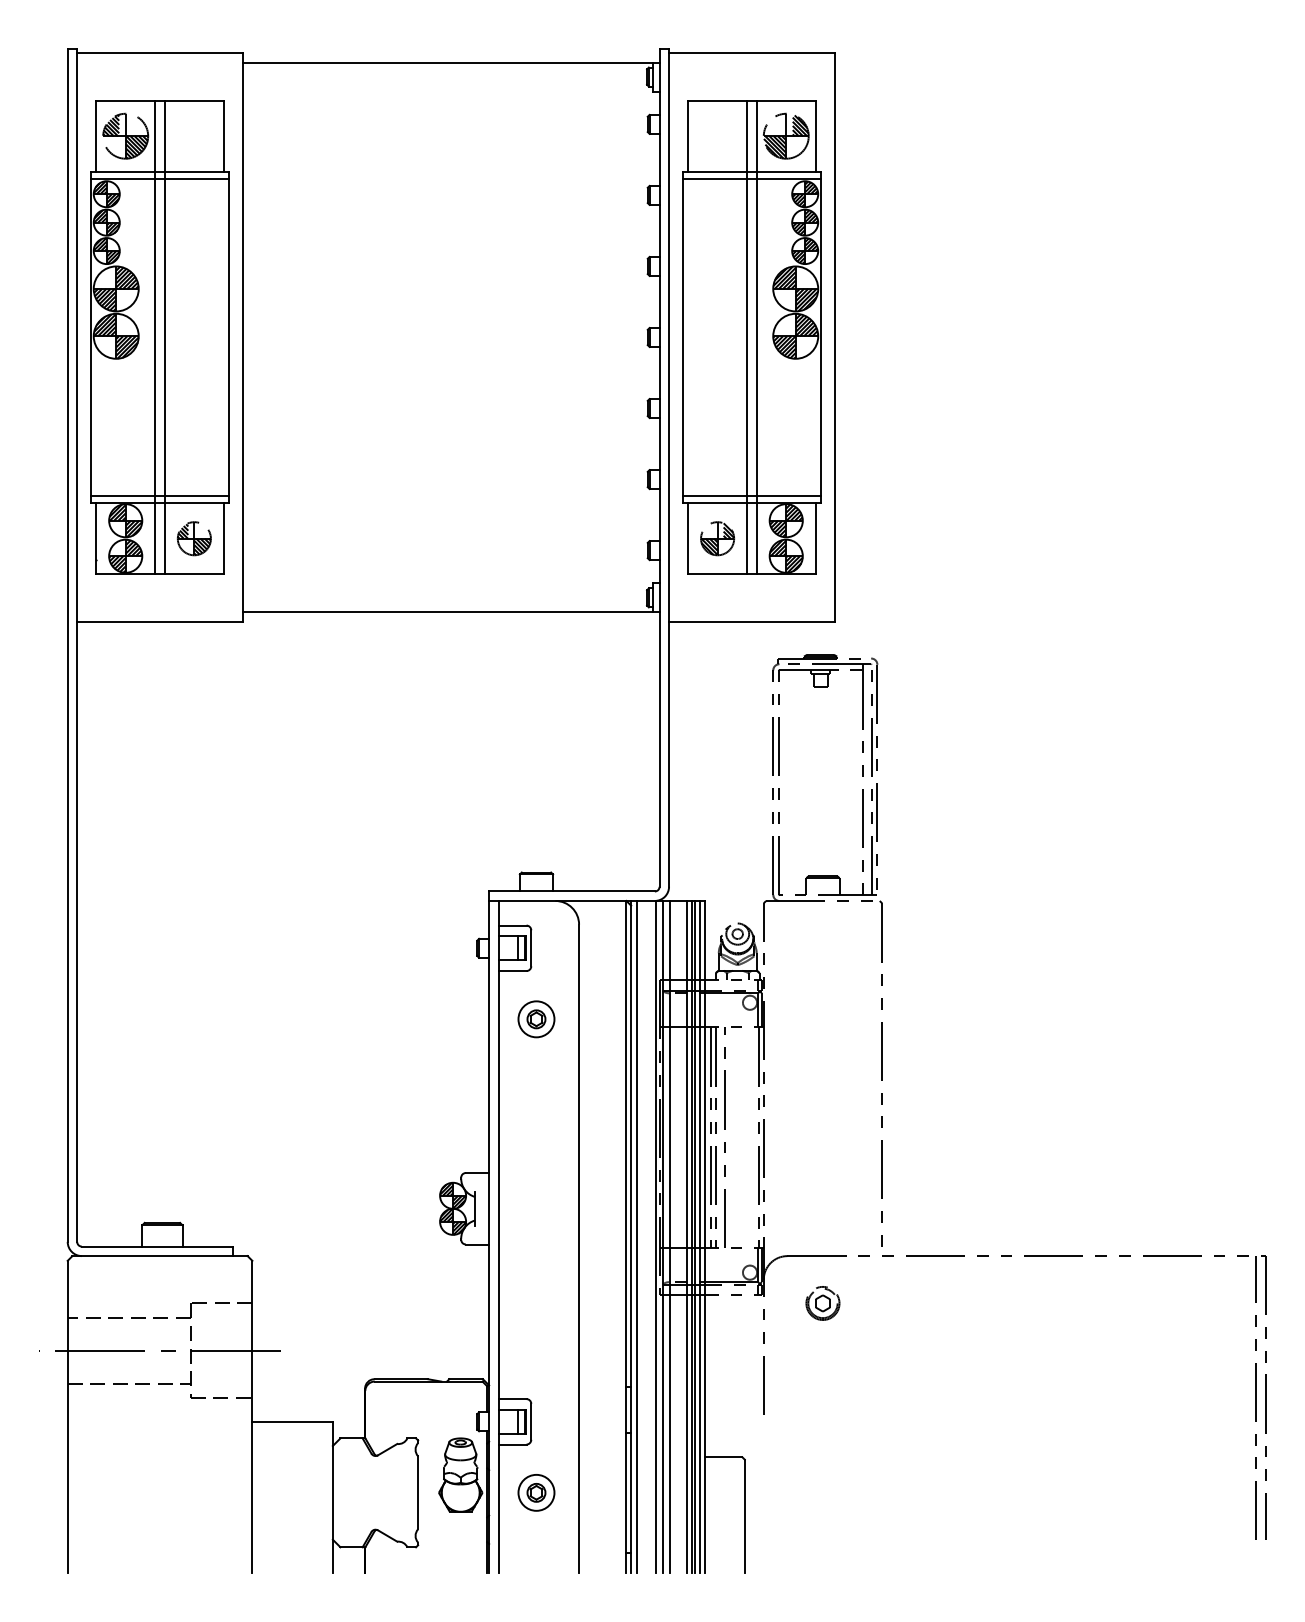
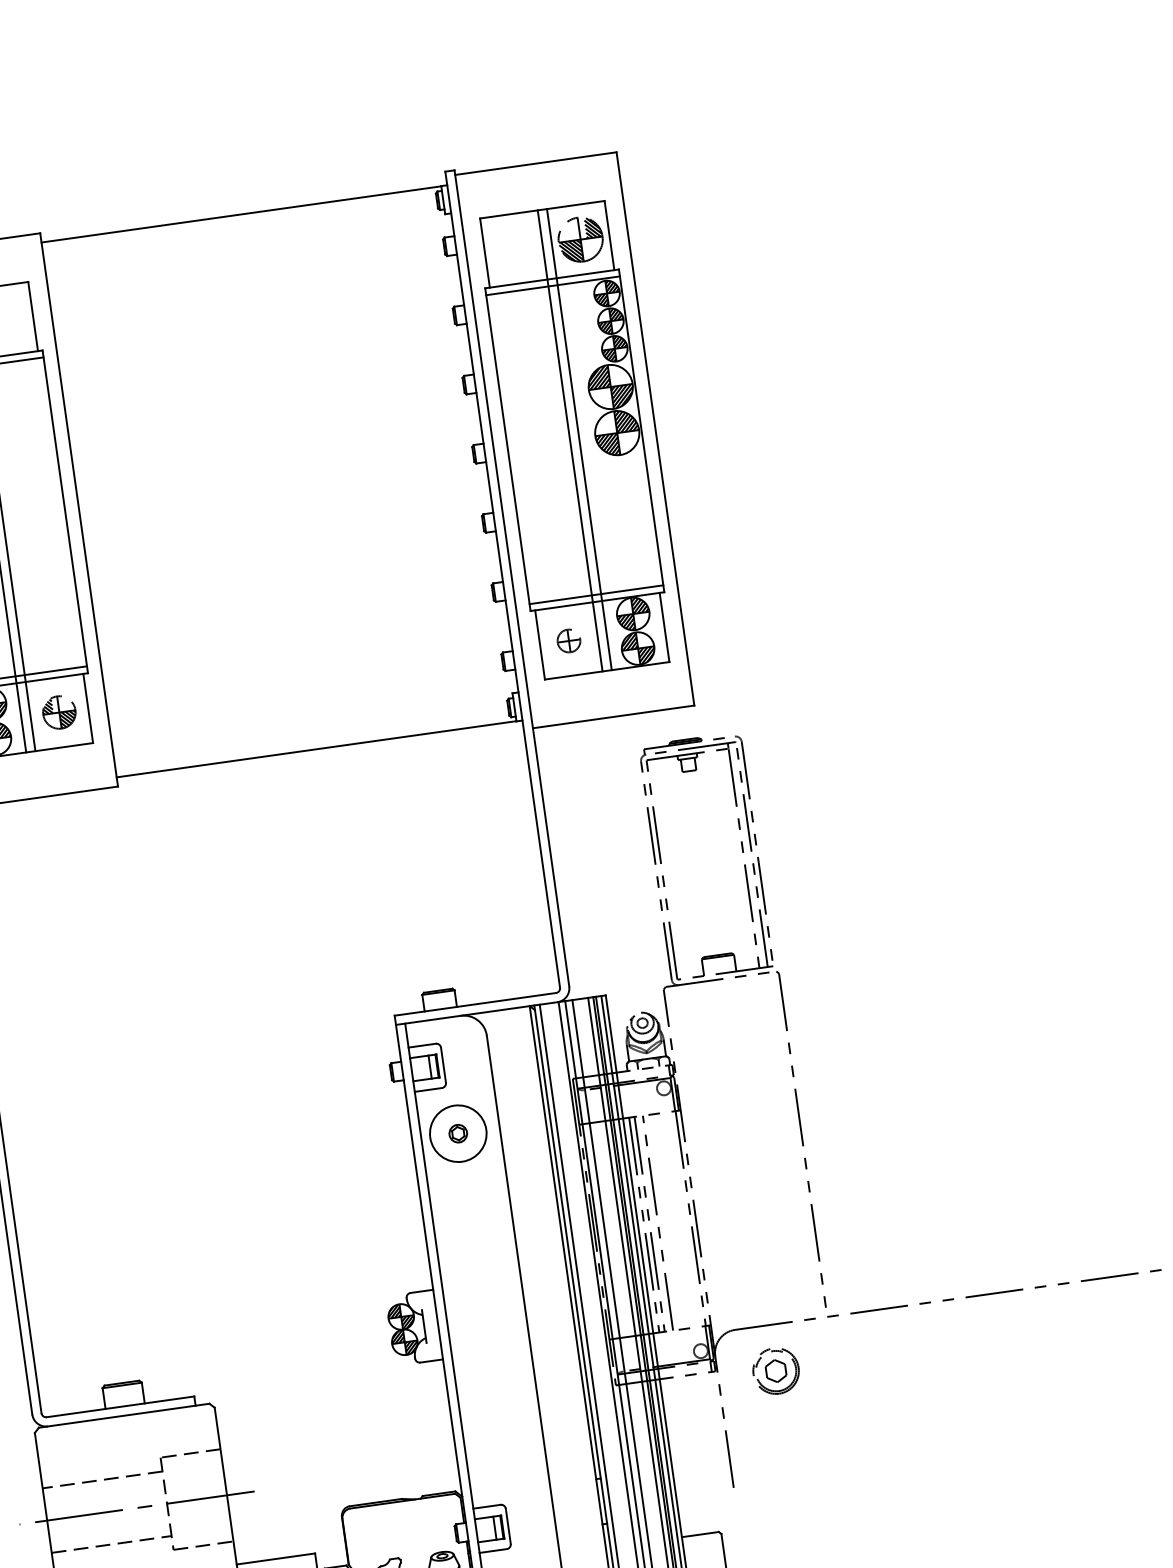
part: (717, 538) -> (568, 640), size x0.7
circle: (536, 1019) -> (458, 1133), size x1.6
part: (822, 1303) -> (775, 1371), size x1.4

